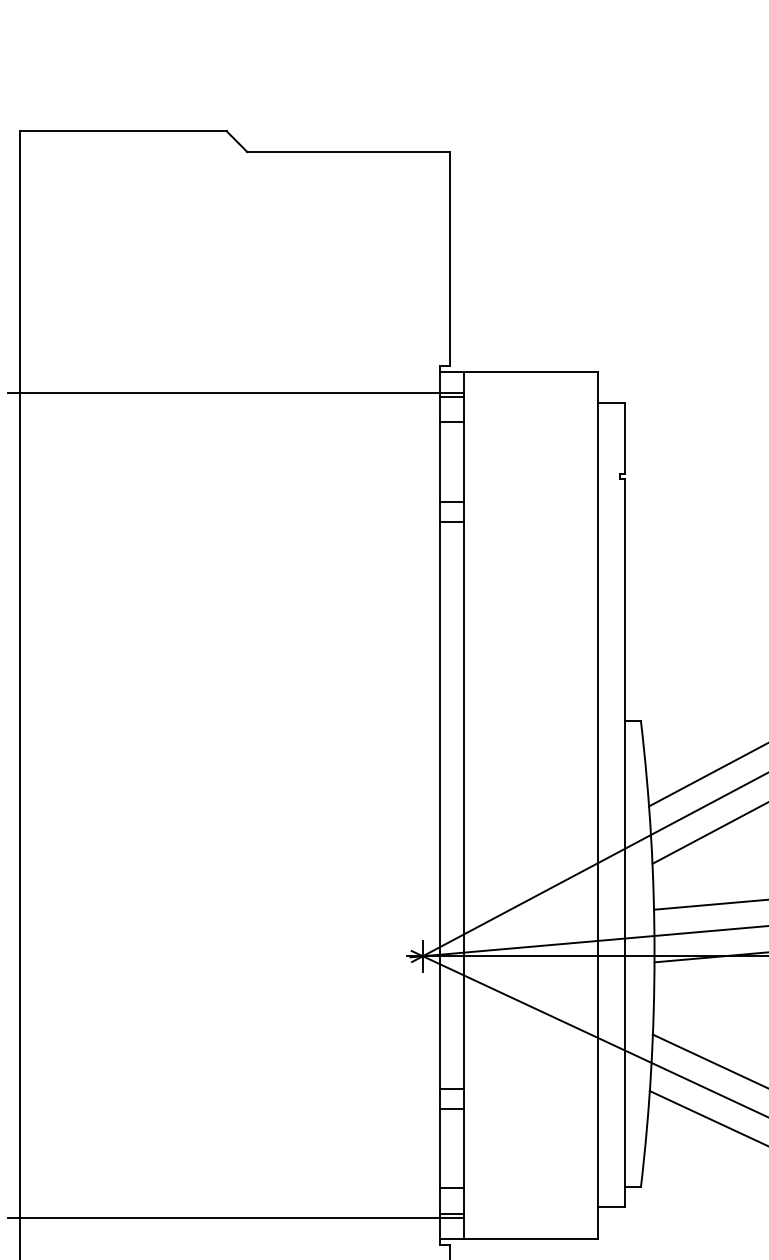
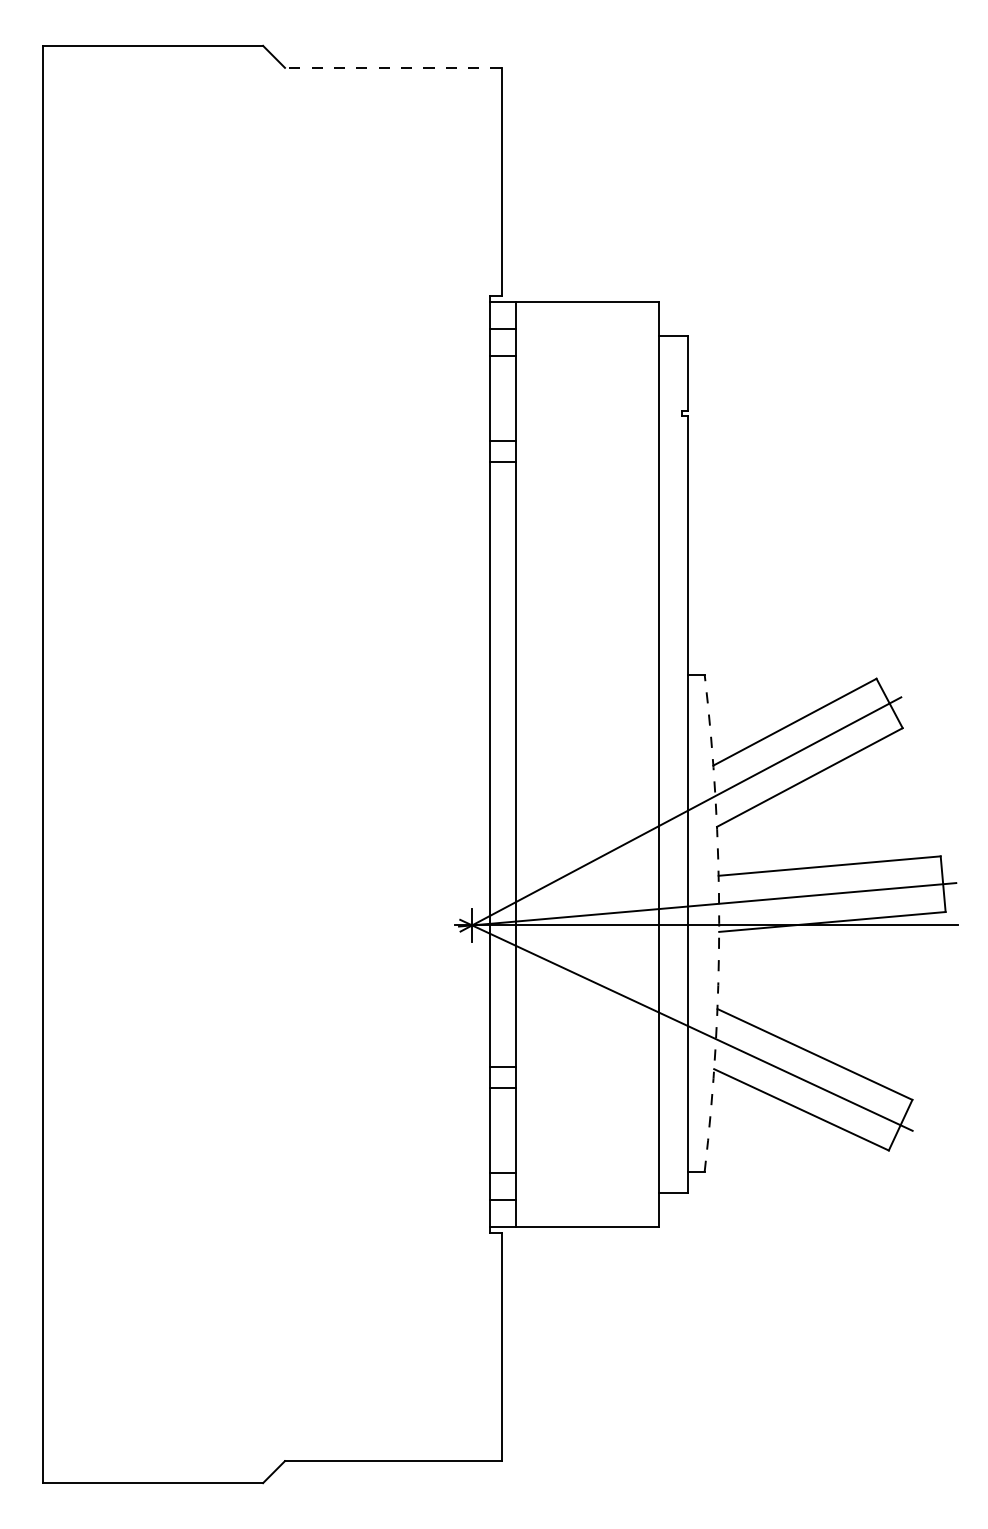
line: (348, 151) -> (392, 67), solid -> dashed
line: (234, 393) -> (271, 325), removed
arc: (654, 954) -> (719, 923), solid -> dashed
line: (234, 1217) -> (271, 1204), removed

